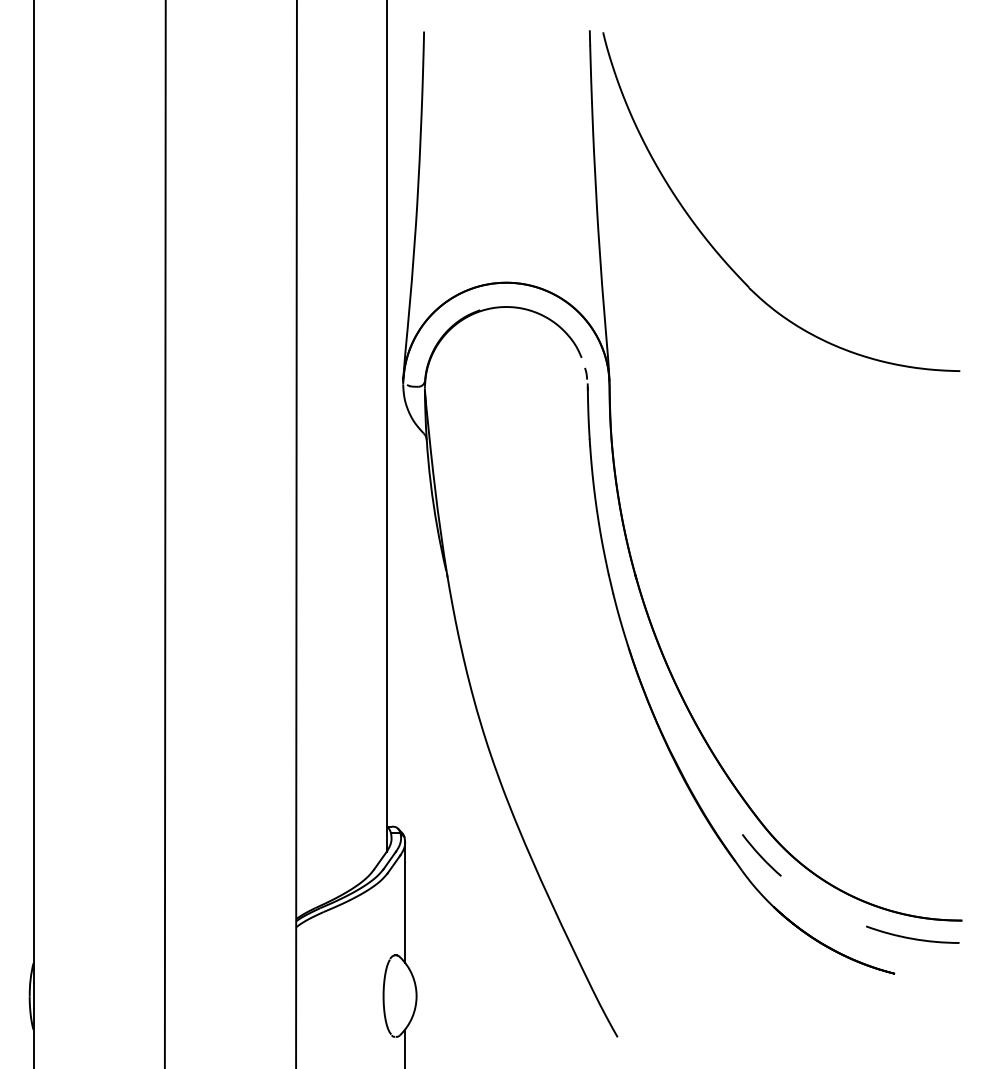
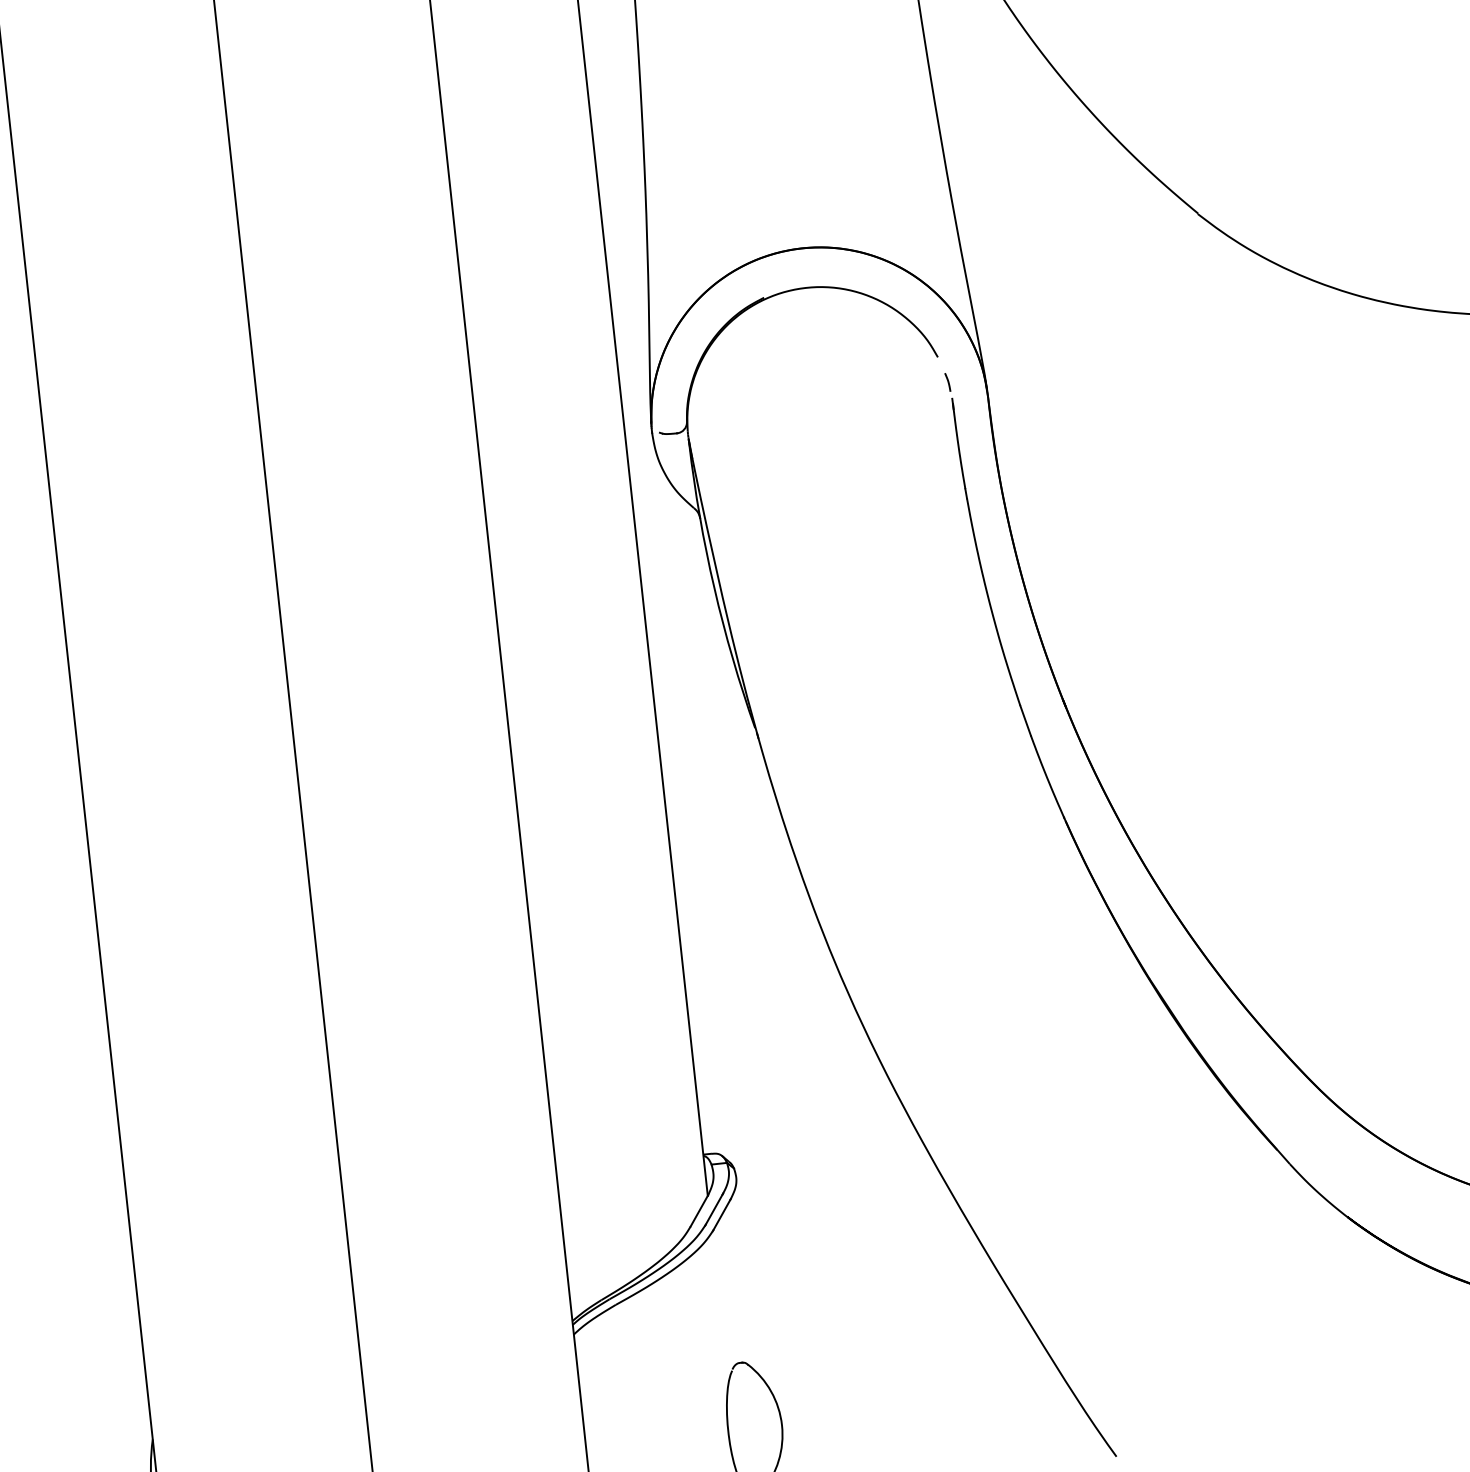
arc: (761, 855) -> (1318, 1135), removed
line: (405, 902) -> (747, 1274), removed

